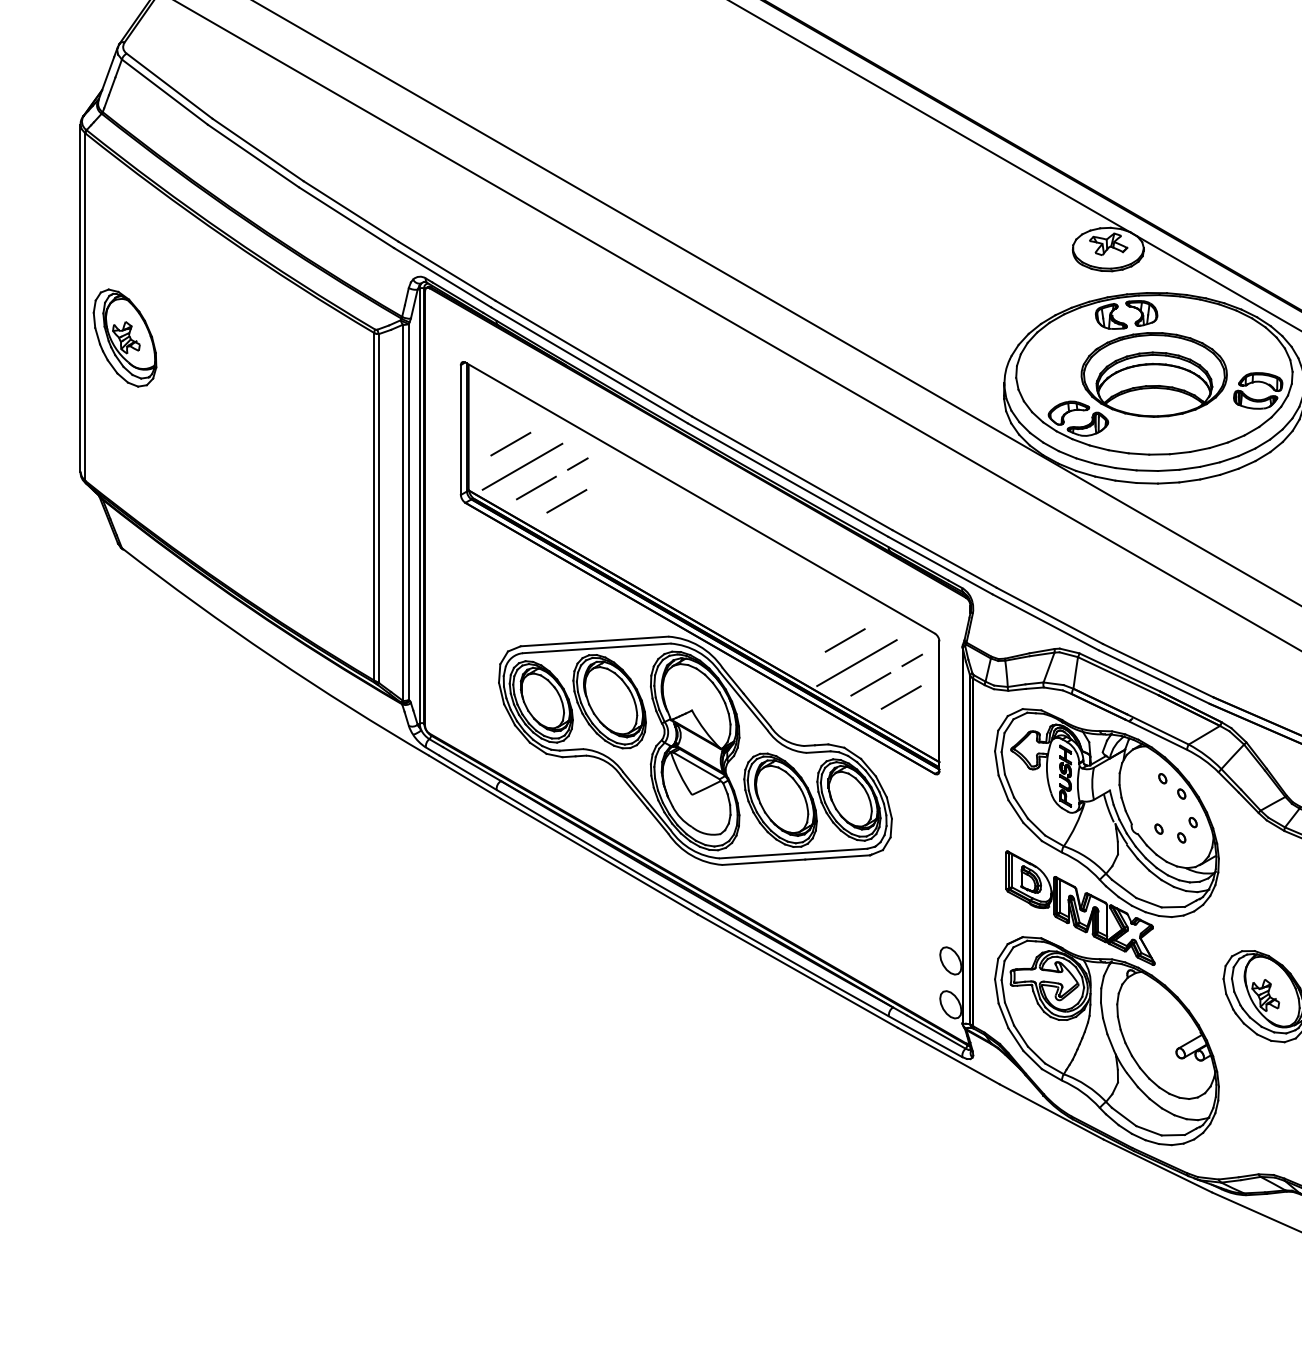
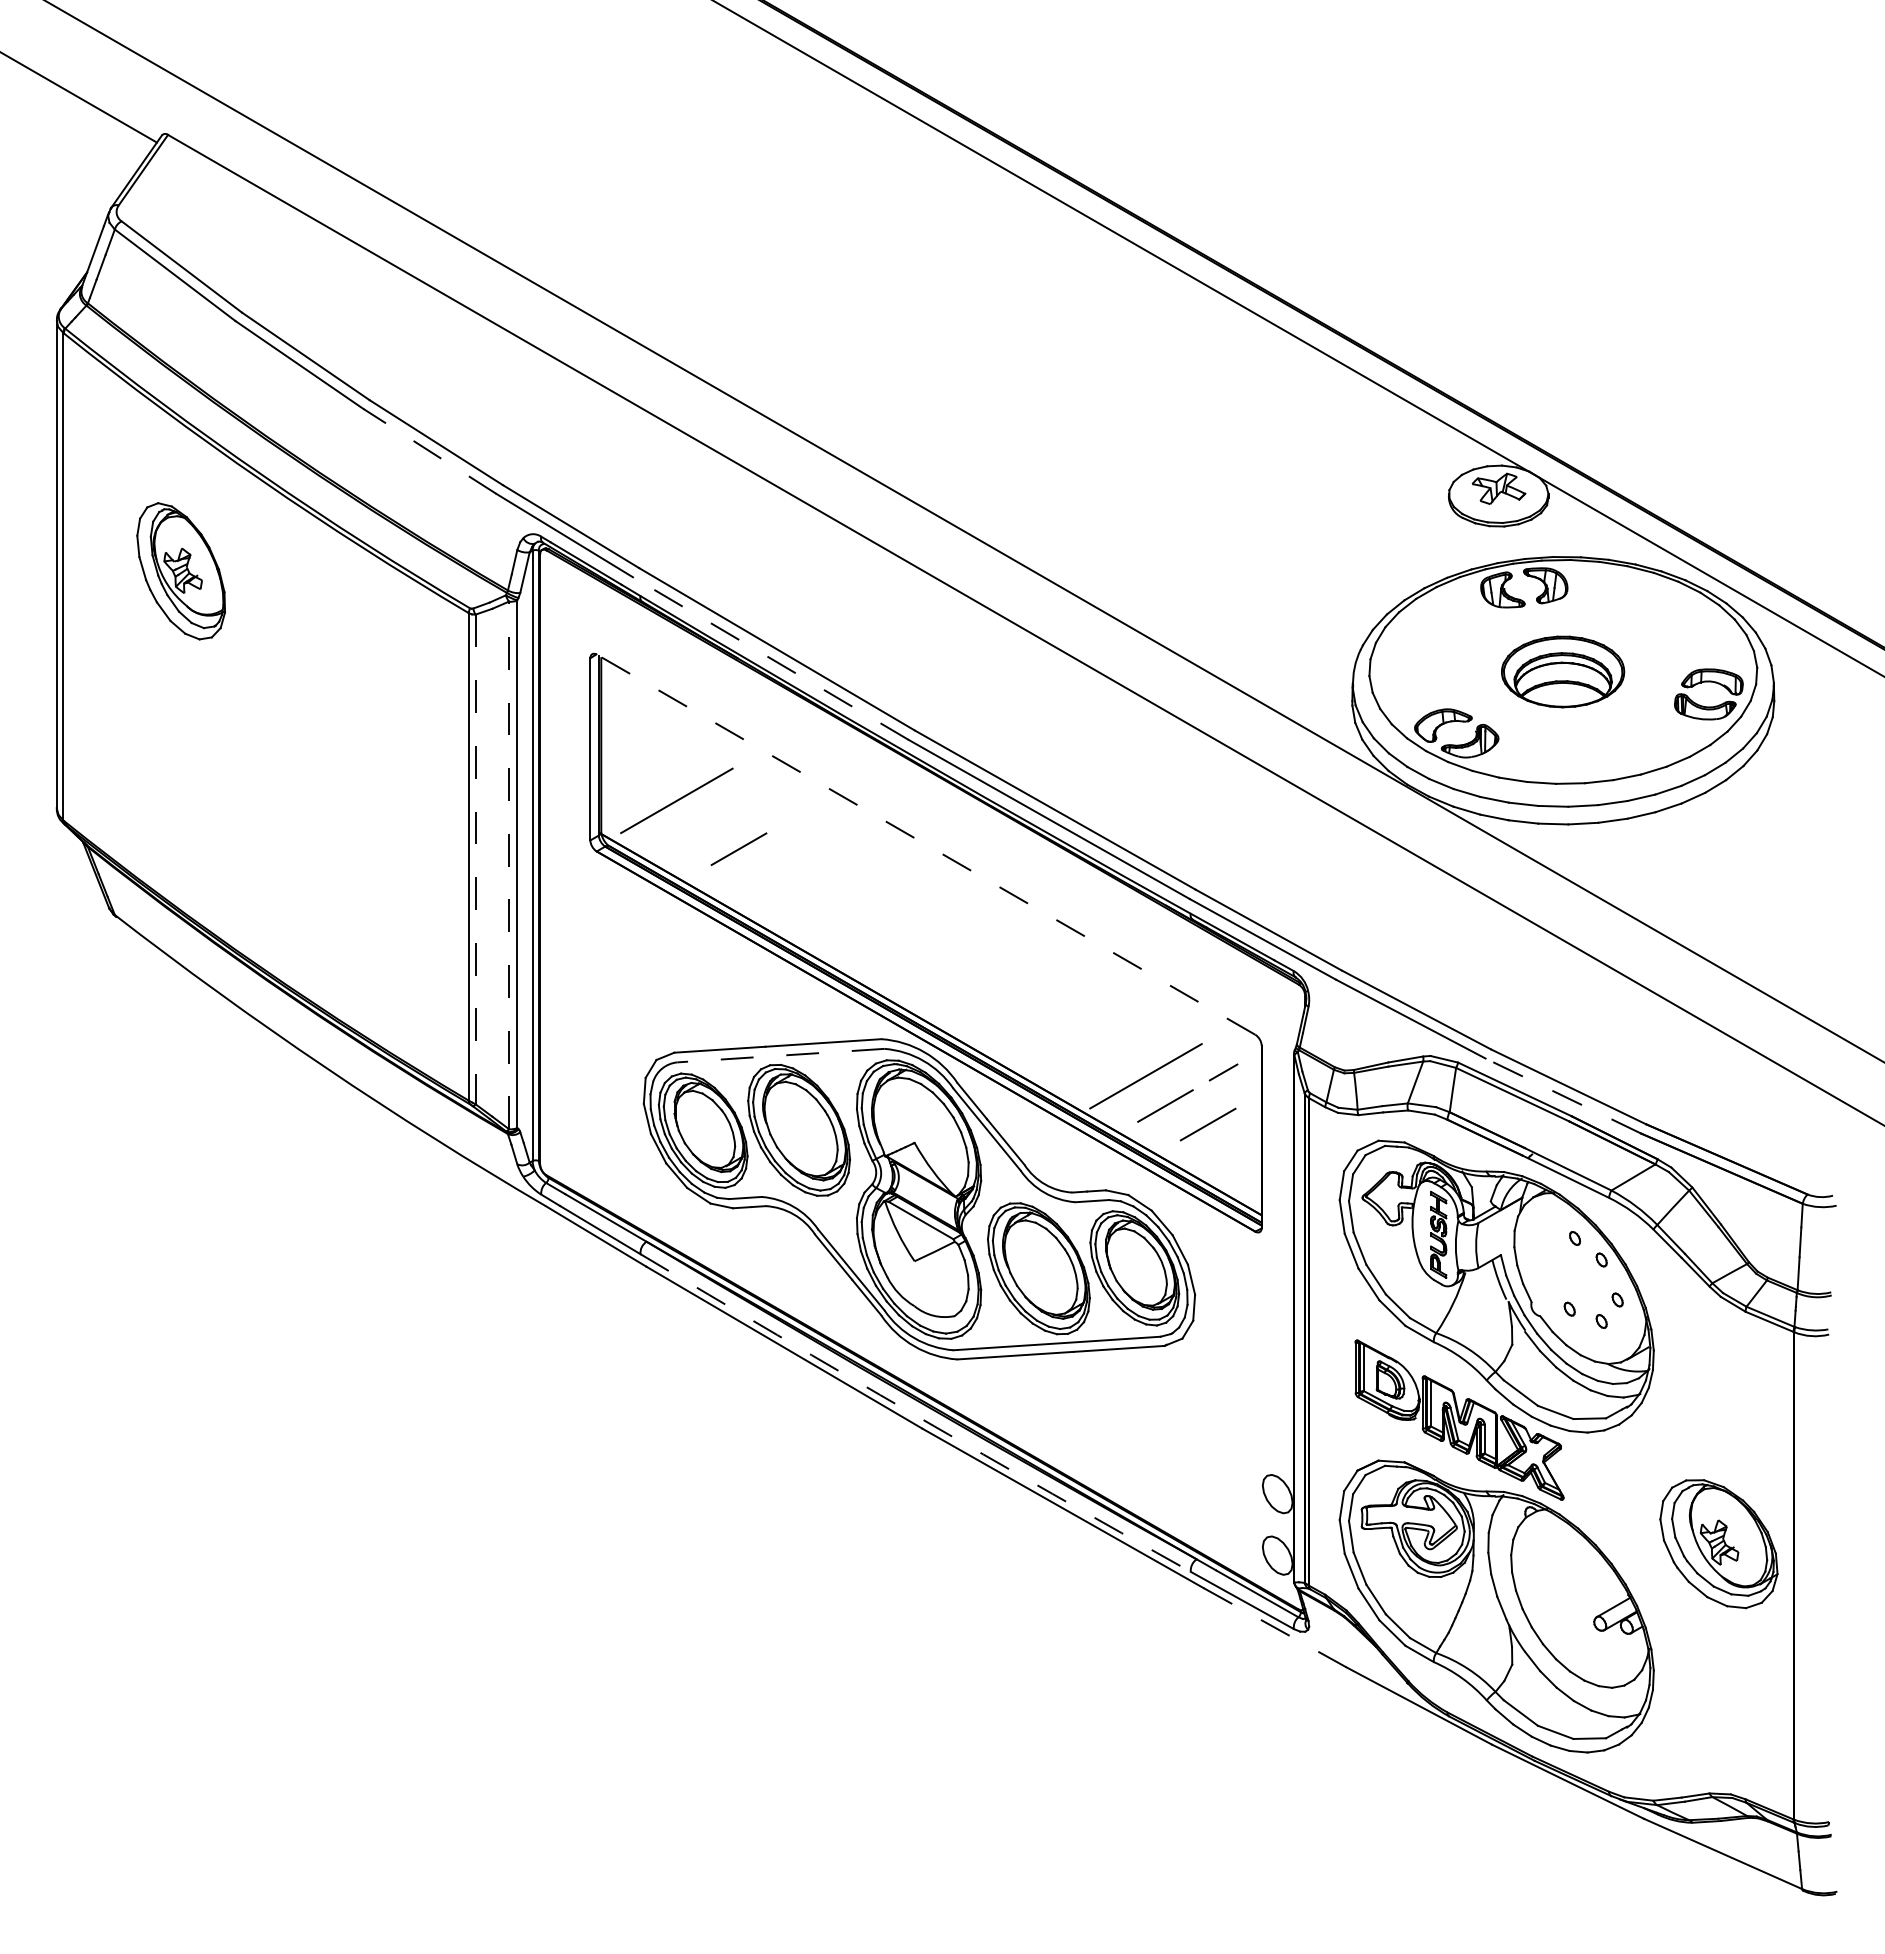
line: (346, 217) -> (429, 451), solid -> dashed
part: (124, 338) -> (180, 571), moved
line: (589, 365) -> (770, 658), solid -> dashed
part: (1153, 374) -> (1562, 671), size x0.6
line: (510, 443) -> (660, 768), removed
line: (577, 464) -> (754, 797), removed
line: (536, 487) -> (696, 830), removed
line: (699, 497) -> (925, 844), solid -> dashed
line: (379, 508) -> (475, 859), solid -> dashed
line: (403, 512) -> (509, 865), solid -> dashed
line: (845, 640) -> (1129, 1044), removed
line: (597, 648) -> (781, 1055), solid -> dashed
line: (1153, 676) -> (1562, 1095), solid -> dashed
arc: (691, 904) -> (914, 1414), solid -> dashed
line: (948, 1056) -> (1274, 1627), solid -> dashed

